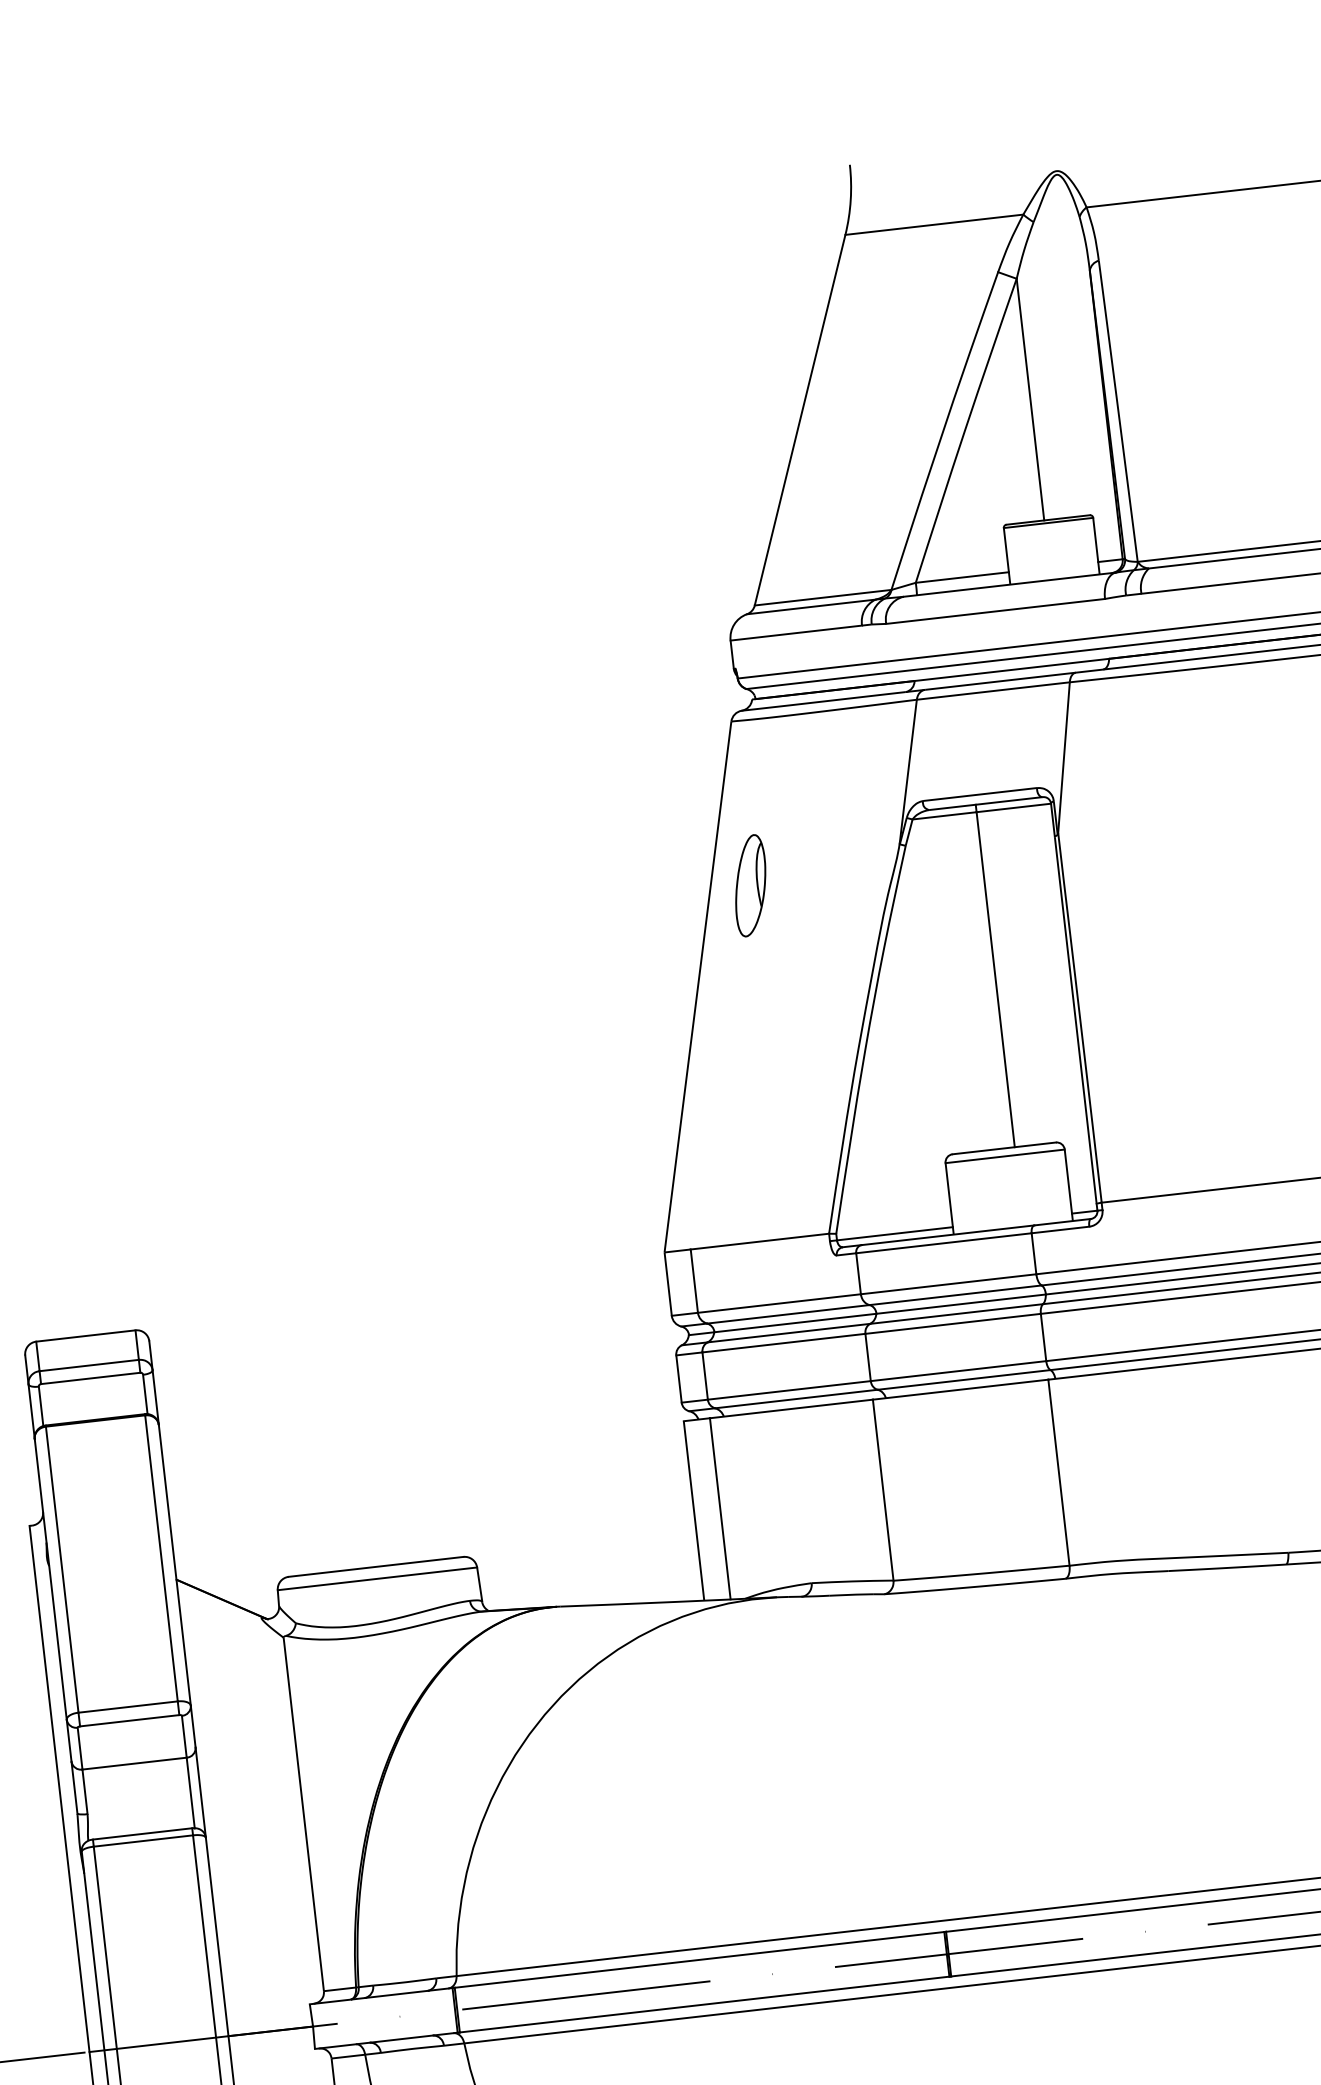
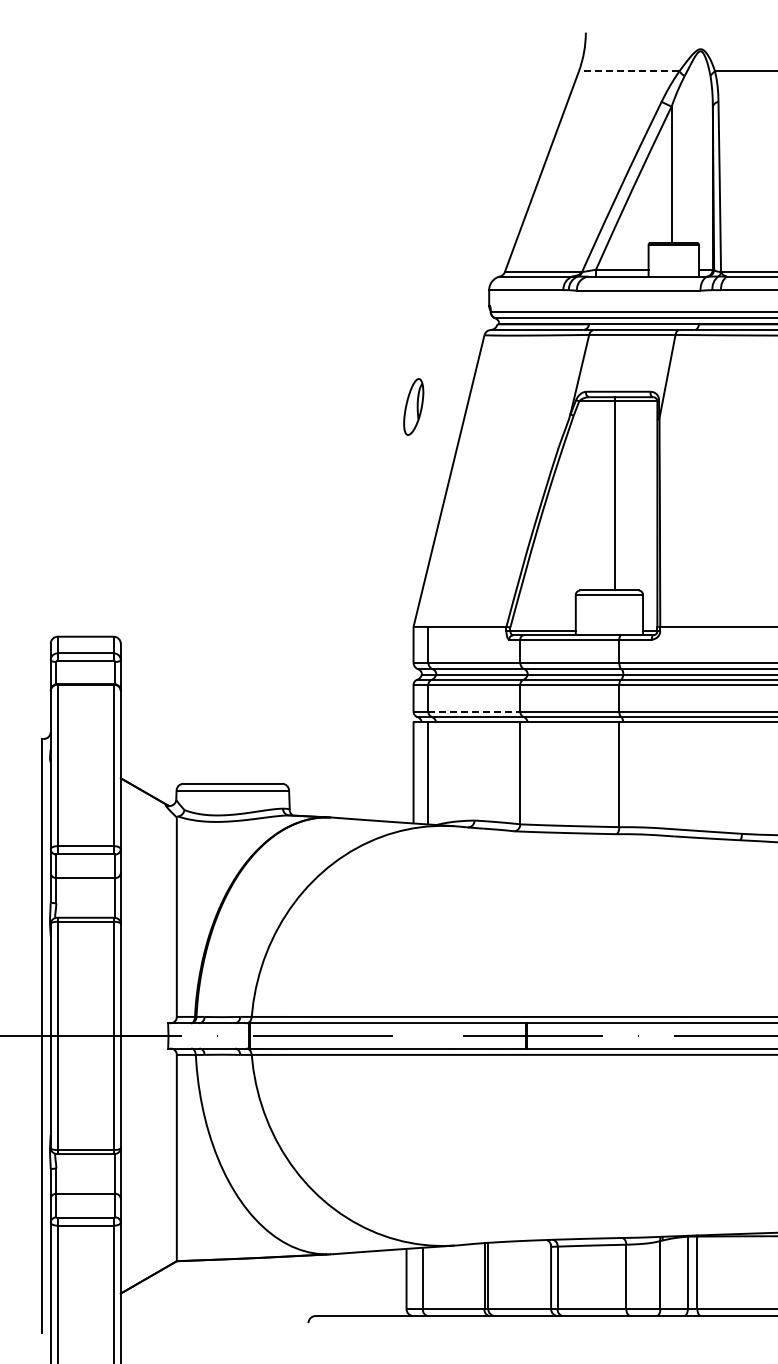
line: (933, 225) -> (628, 71), solid -> dashed
part: (750, 884) -> (413, 406), moved
line: (789, 1390) -> (474, 711), solid -> dashed

